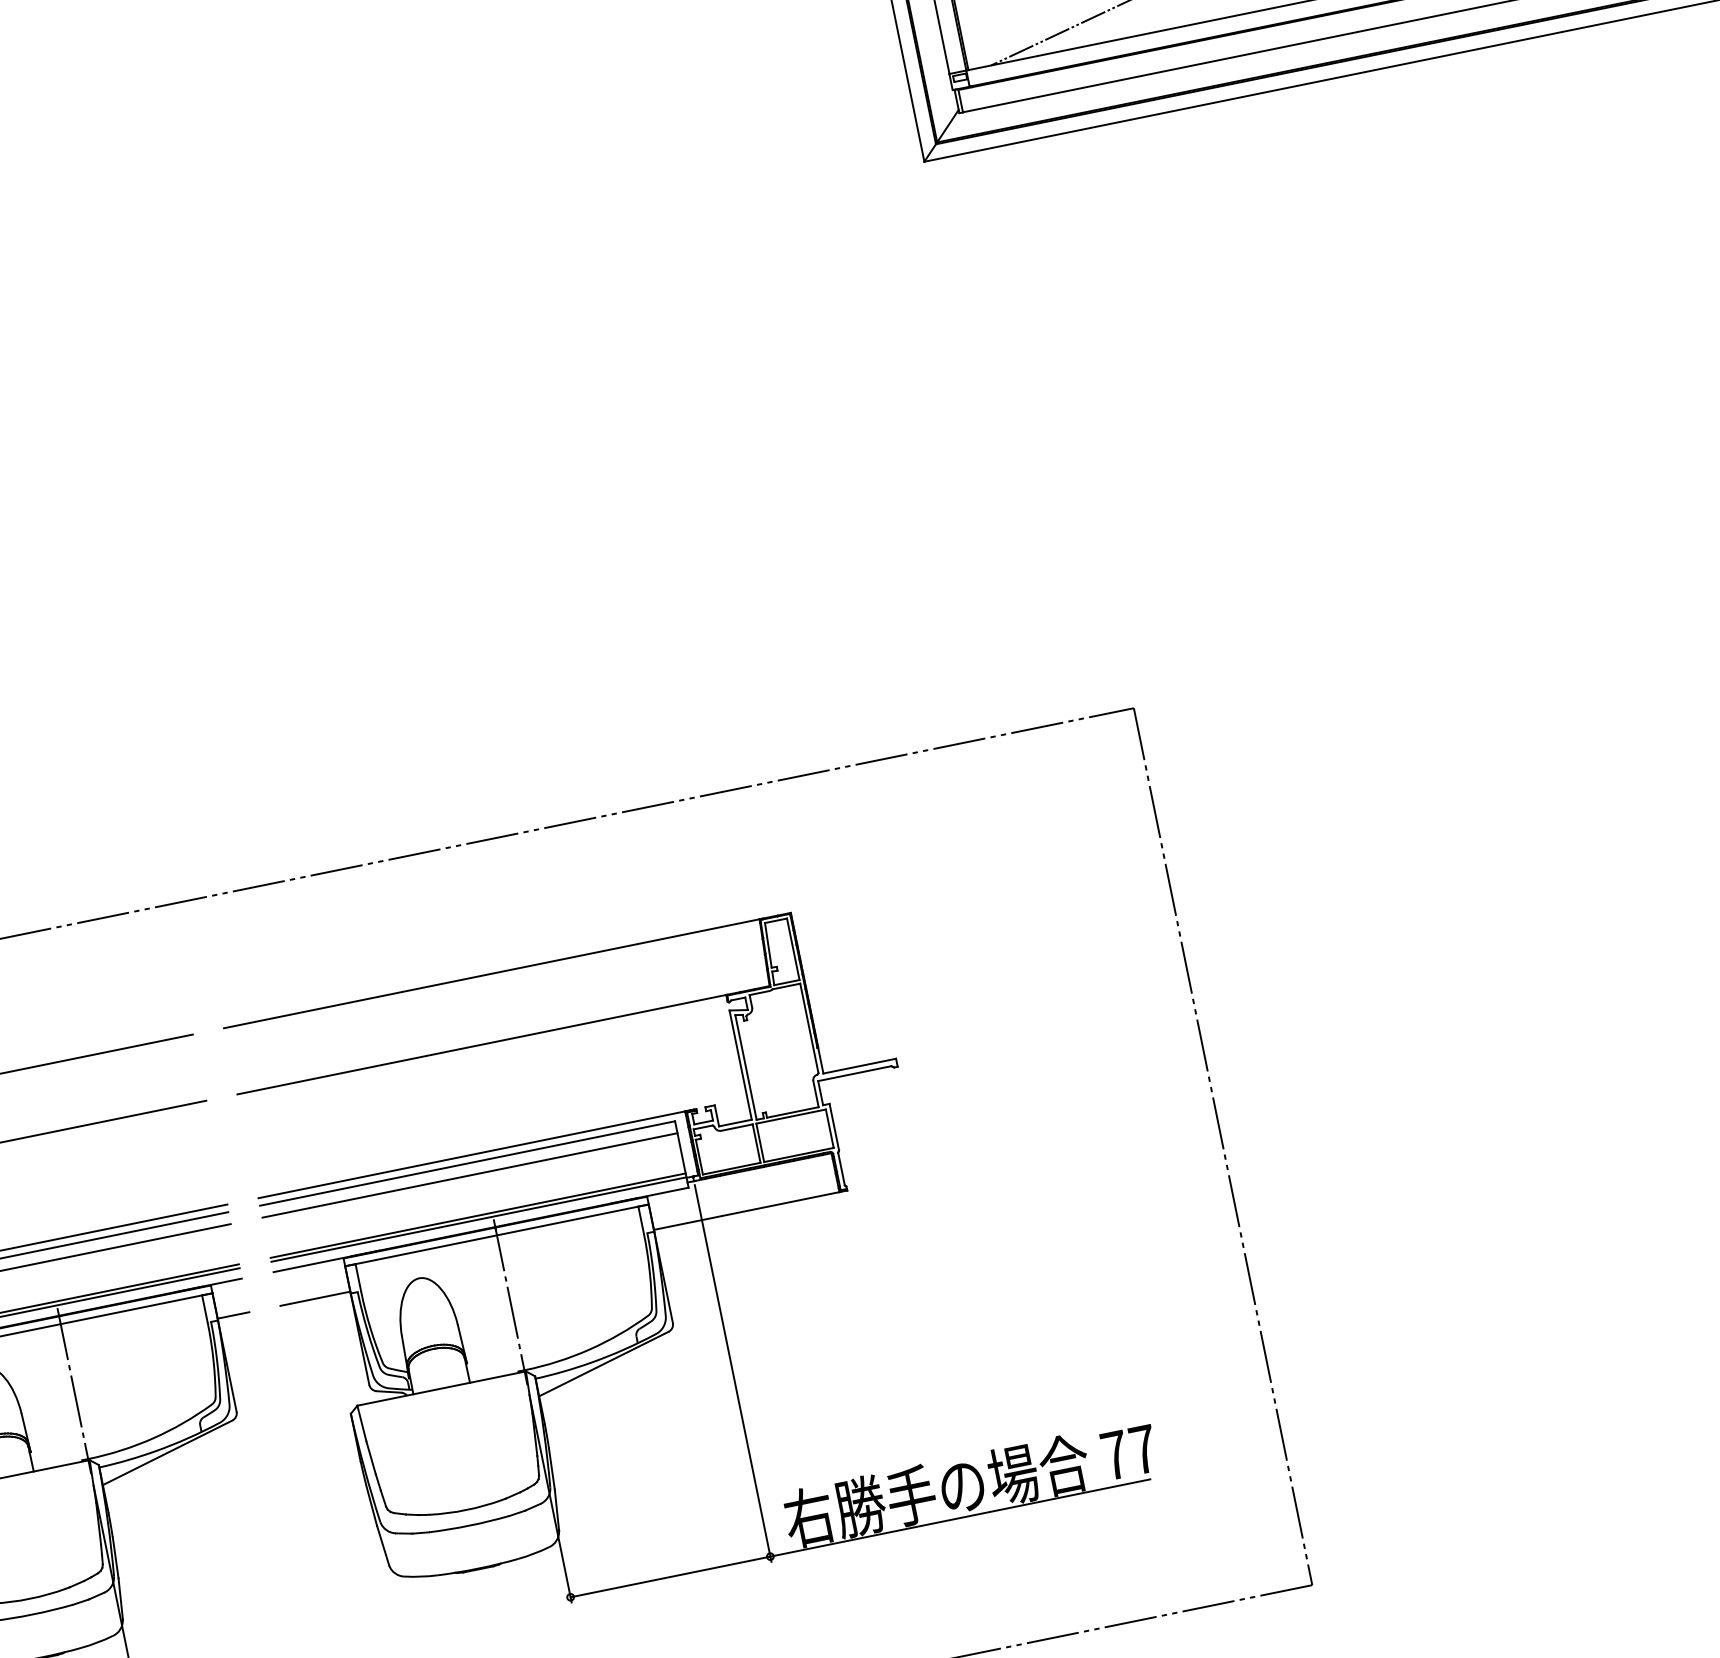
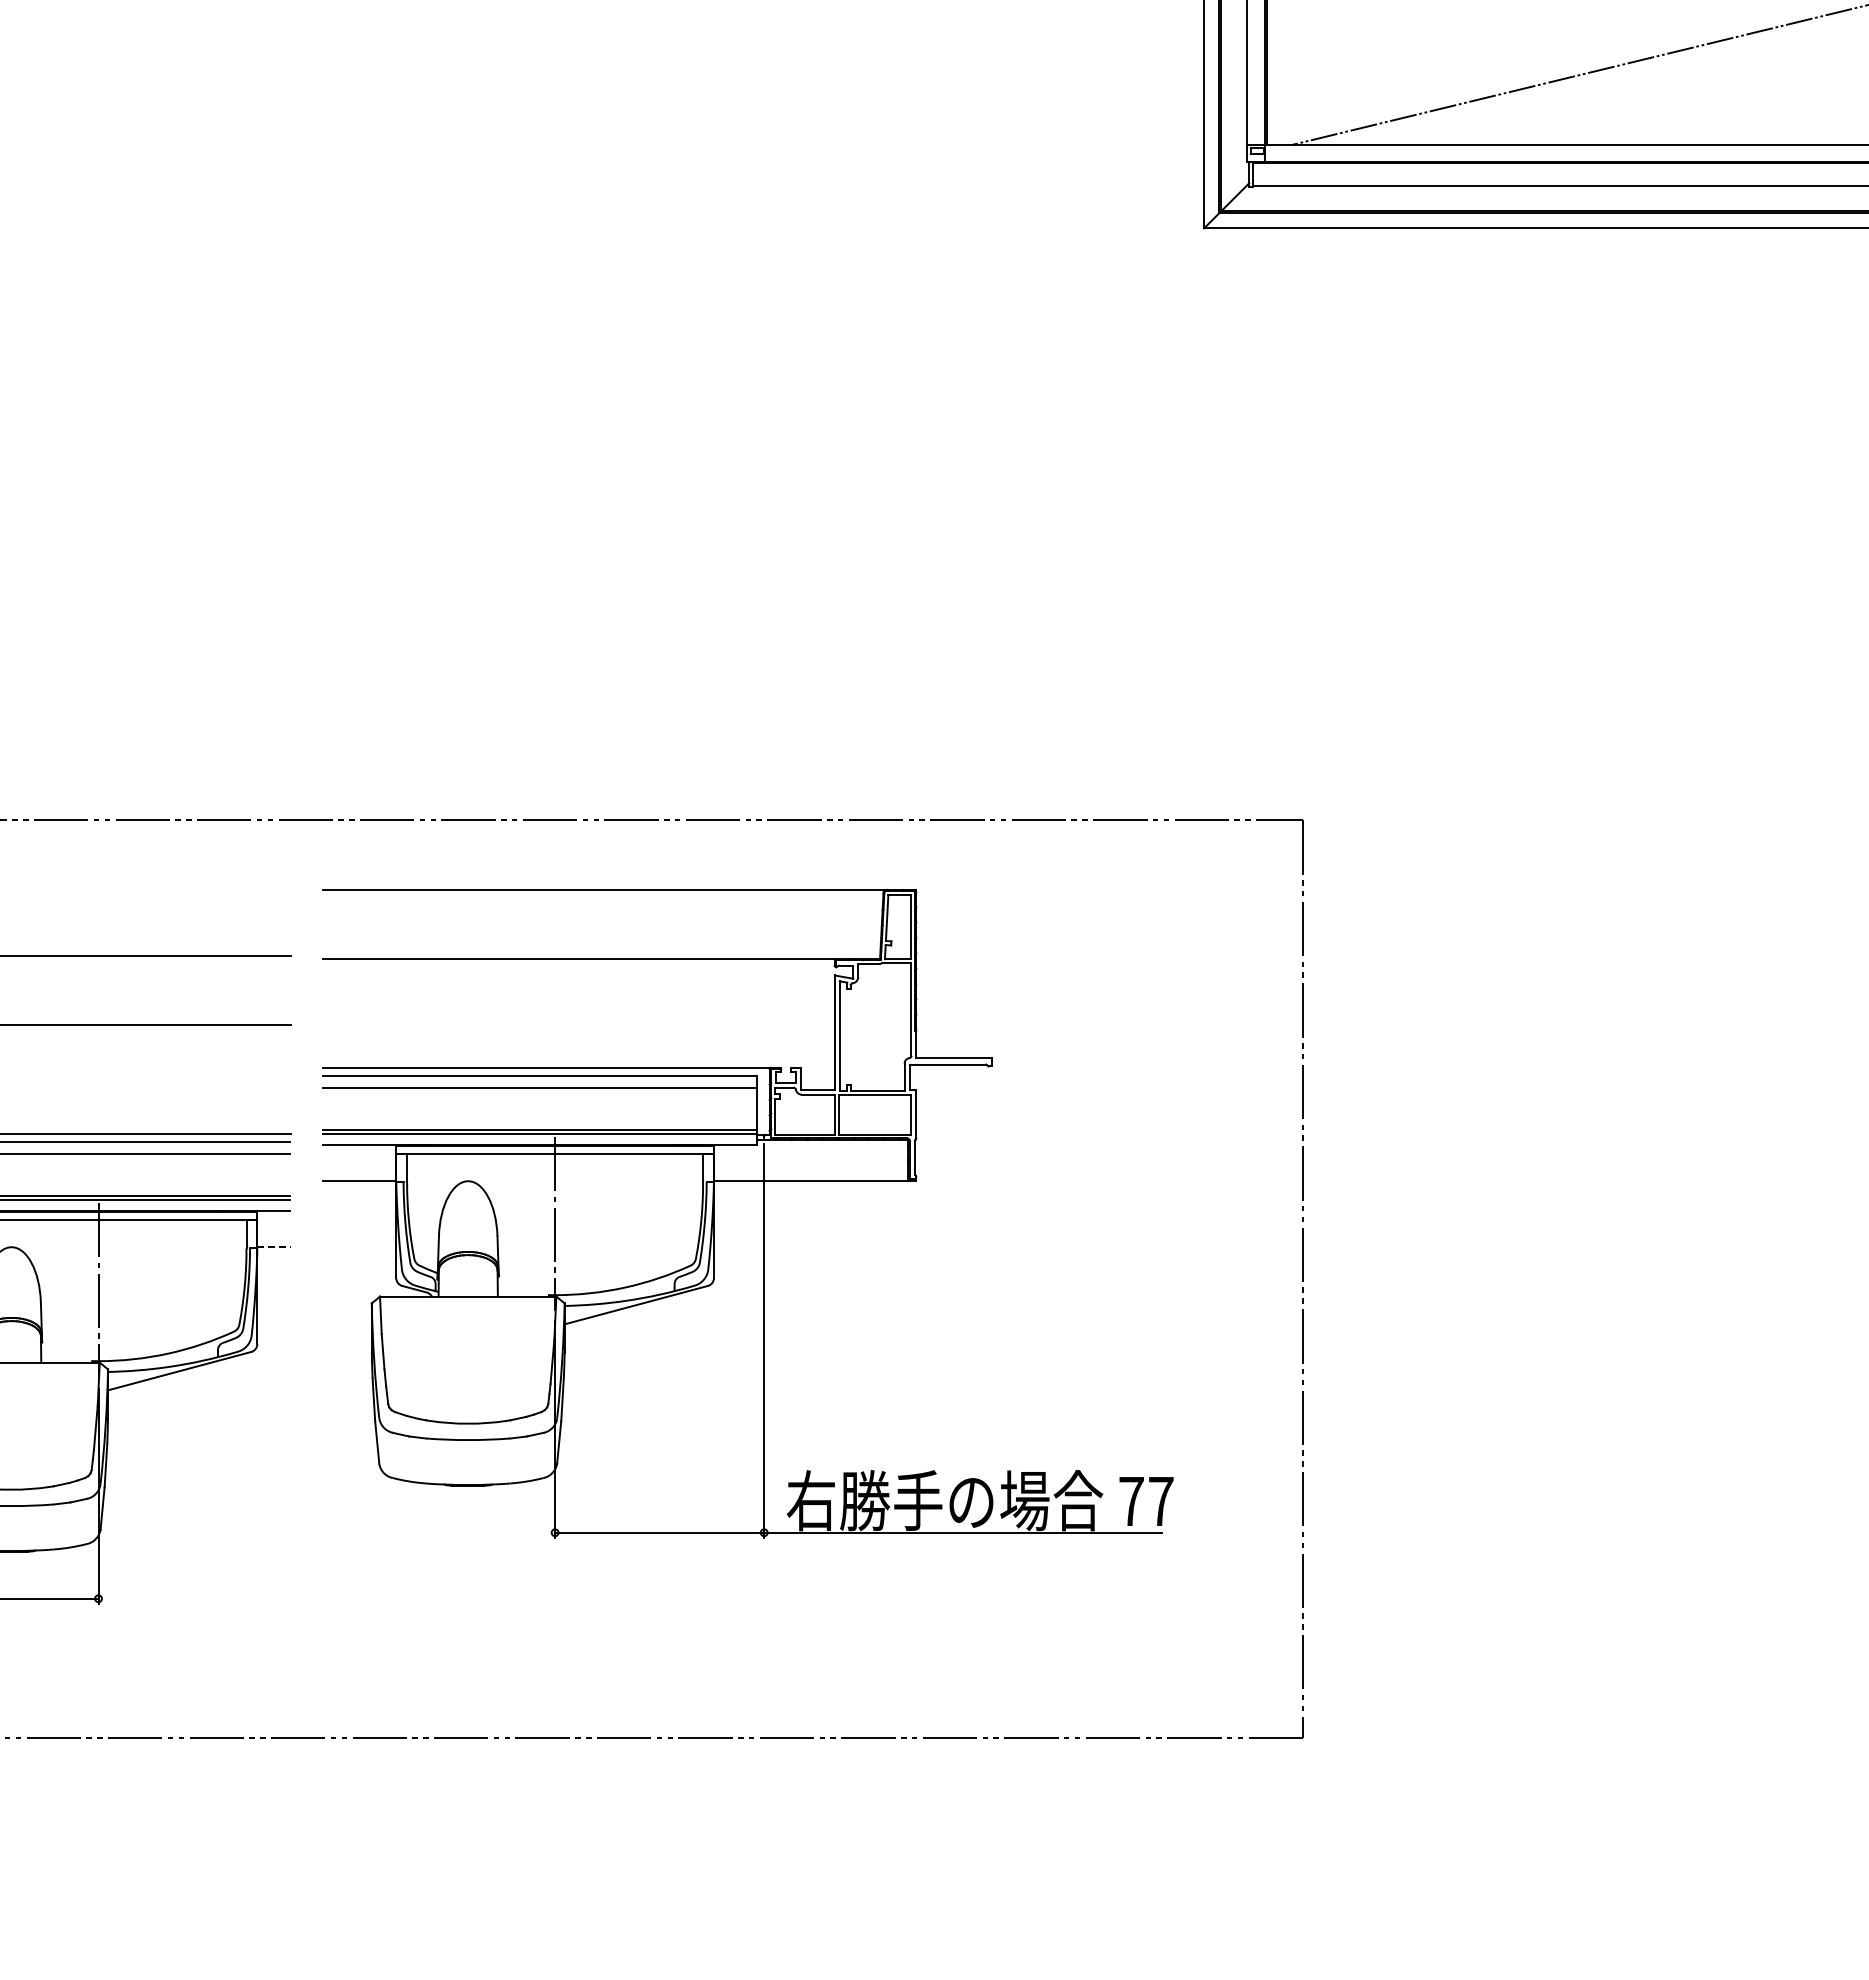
part: (692, 1254) -> (747, 1213), moved
line: (233, 1315) -> (273, 1246), solid -> dashed

